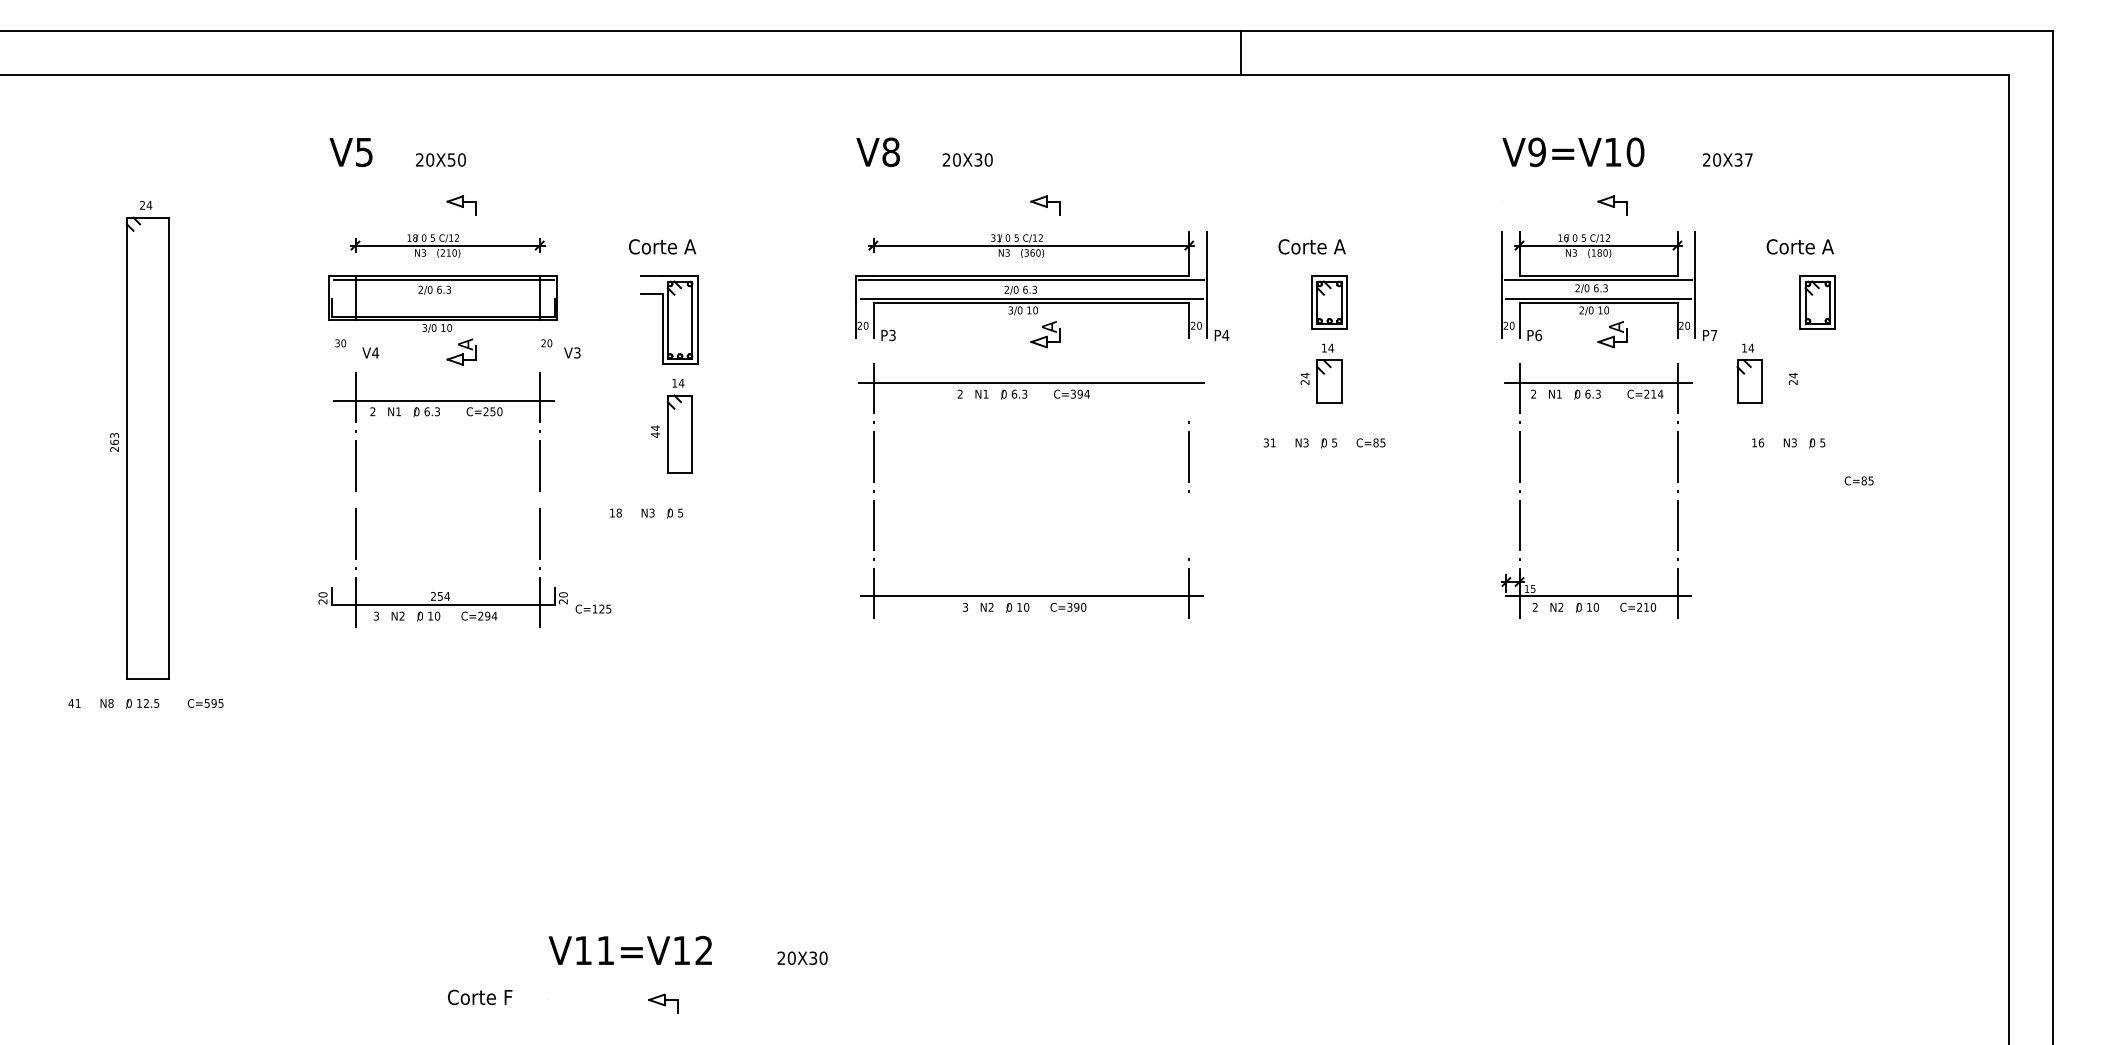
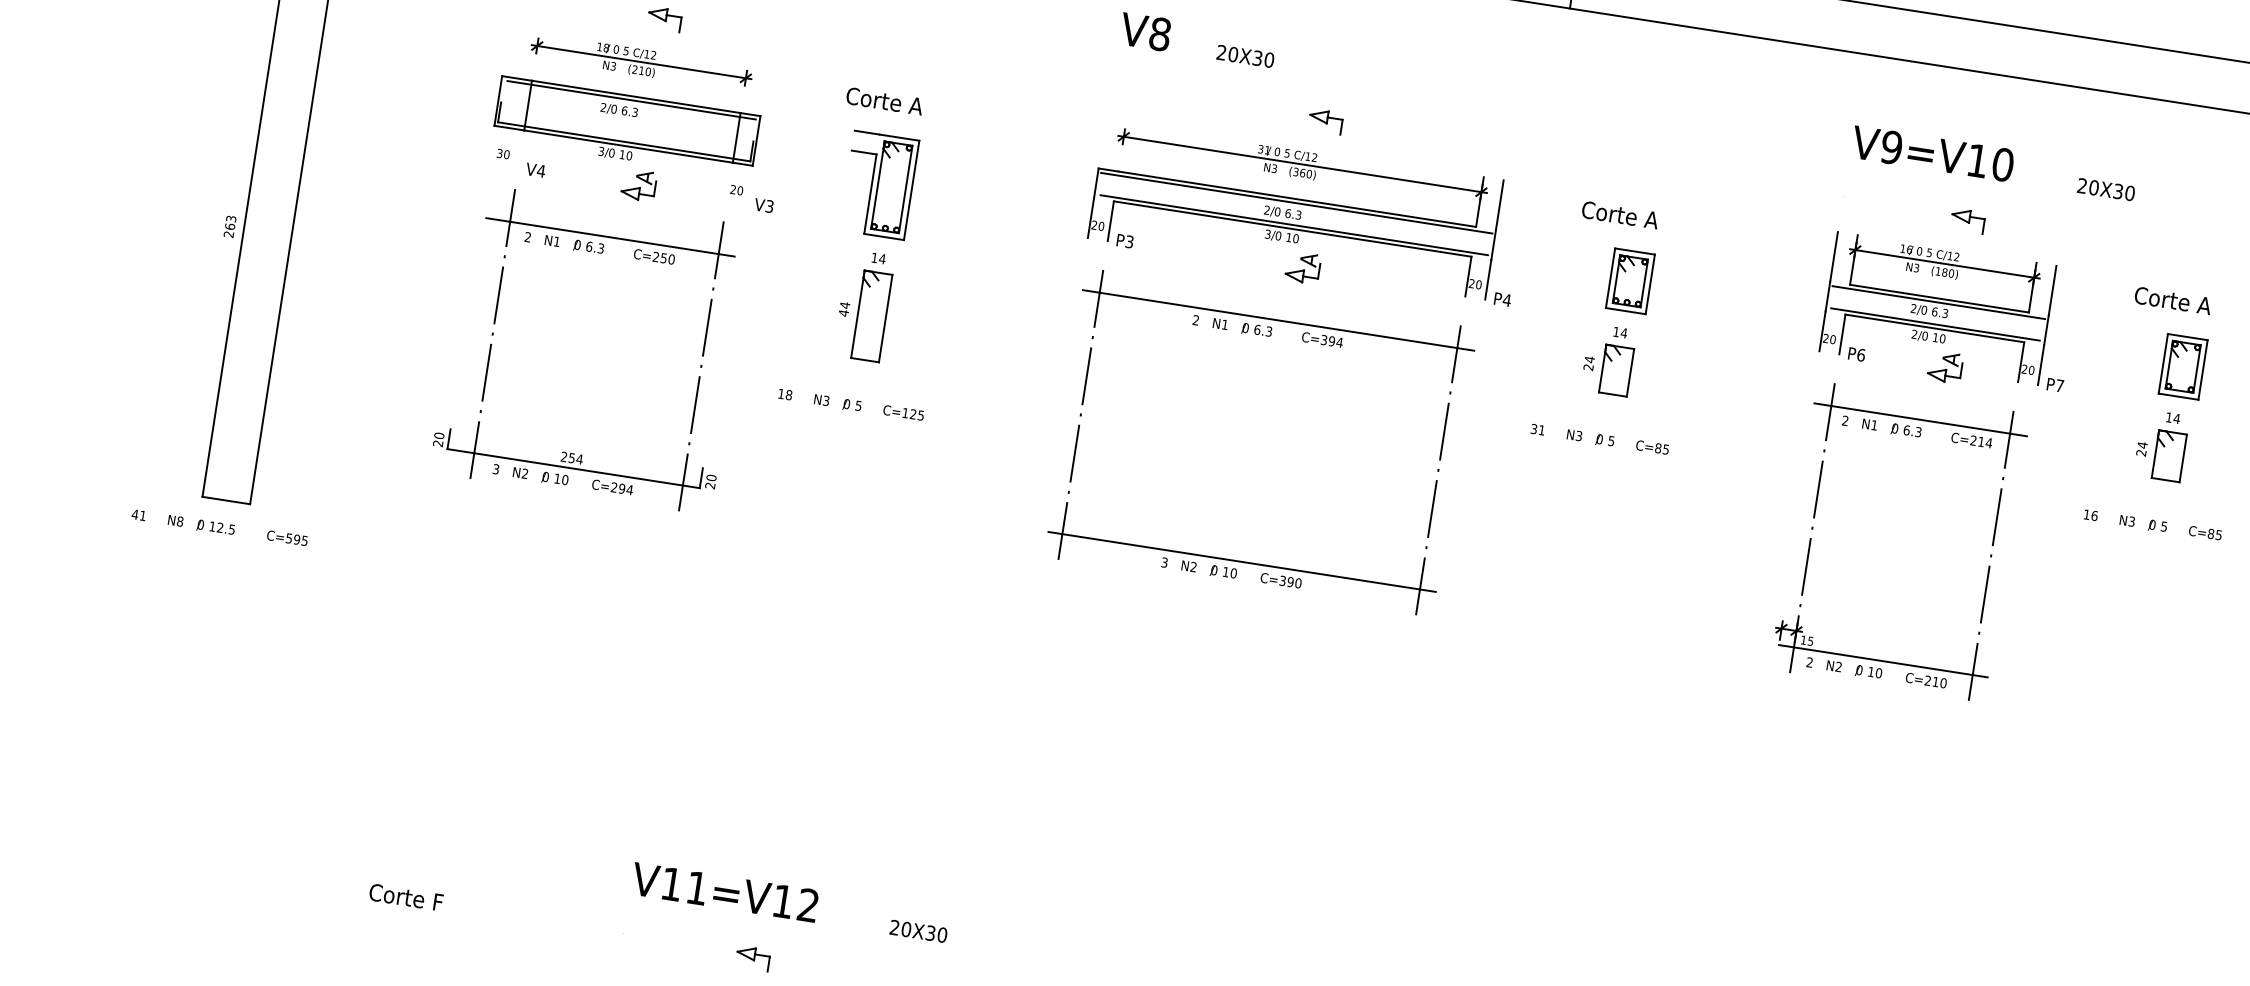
text: (1748, 159) -> (2129, 192), 20X37 -> 20X30
part: (1749, 373) -> (2170, 447), moved
line: (1189, 388) -> (1456, 354), added
text: (1858, 480) -> (2204, 532), moved
line: (1189, 525) -> (1432, 509), added
text: (593, 608) -> (903, 412), moved
text: (480, 997) -> (406, 897), moved

